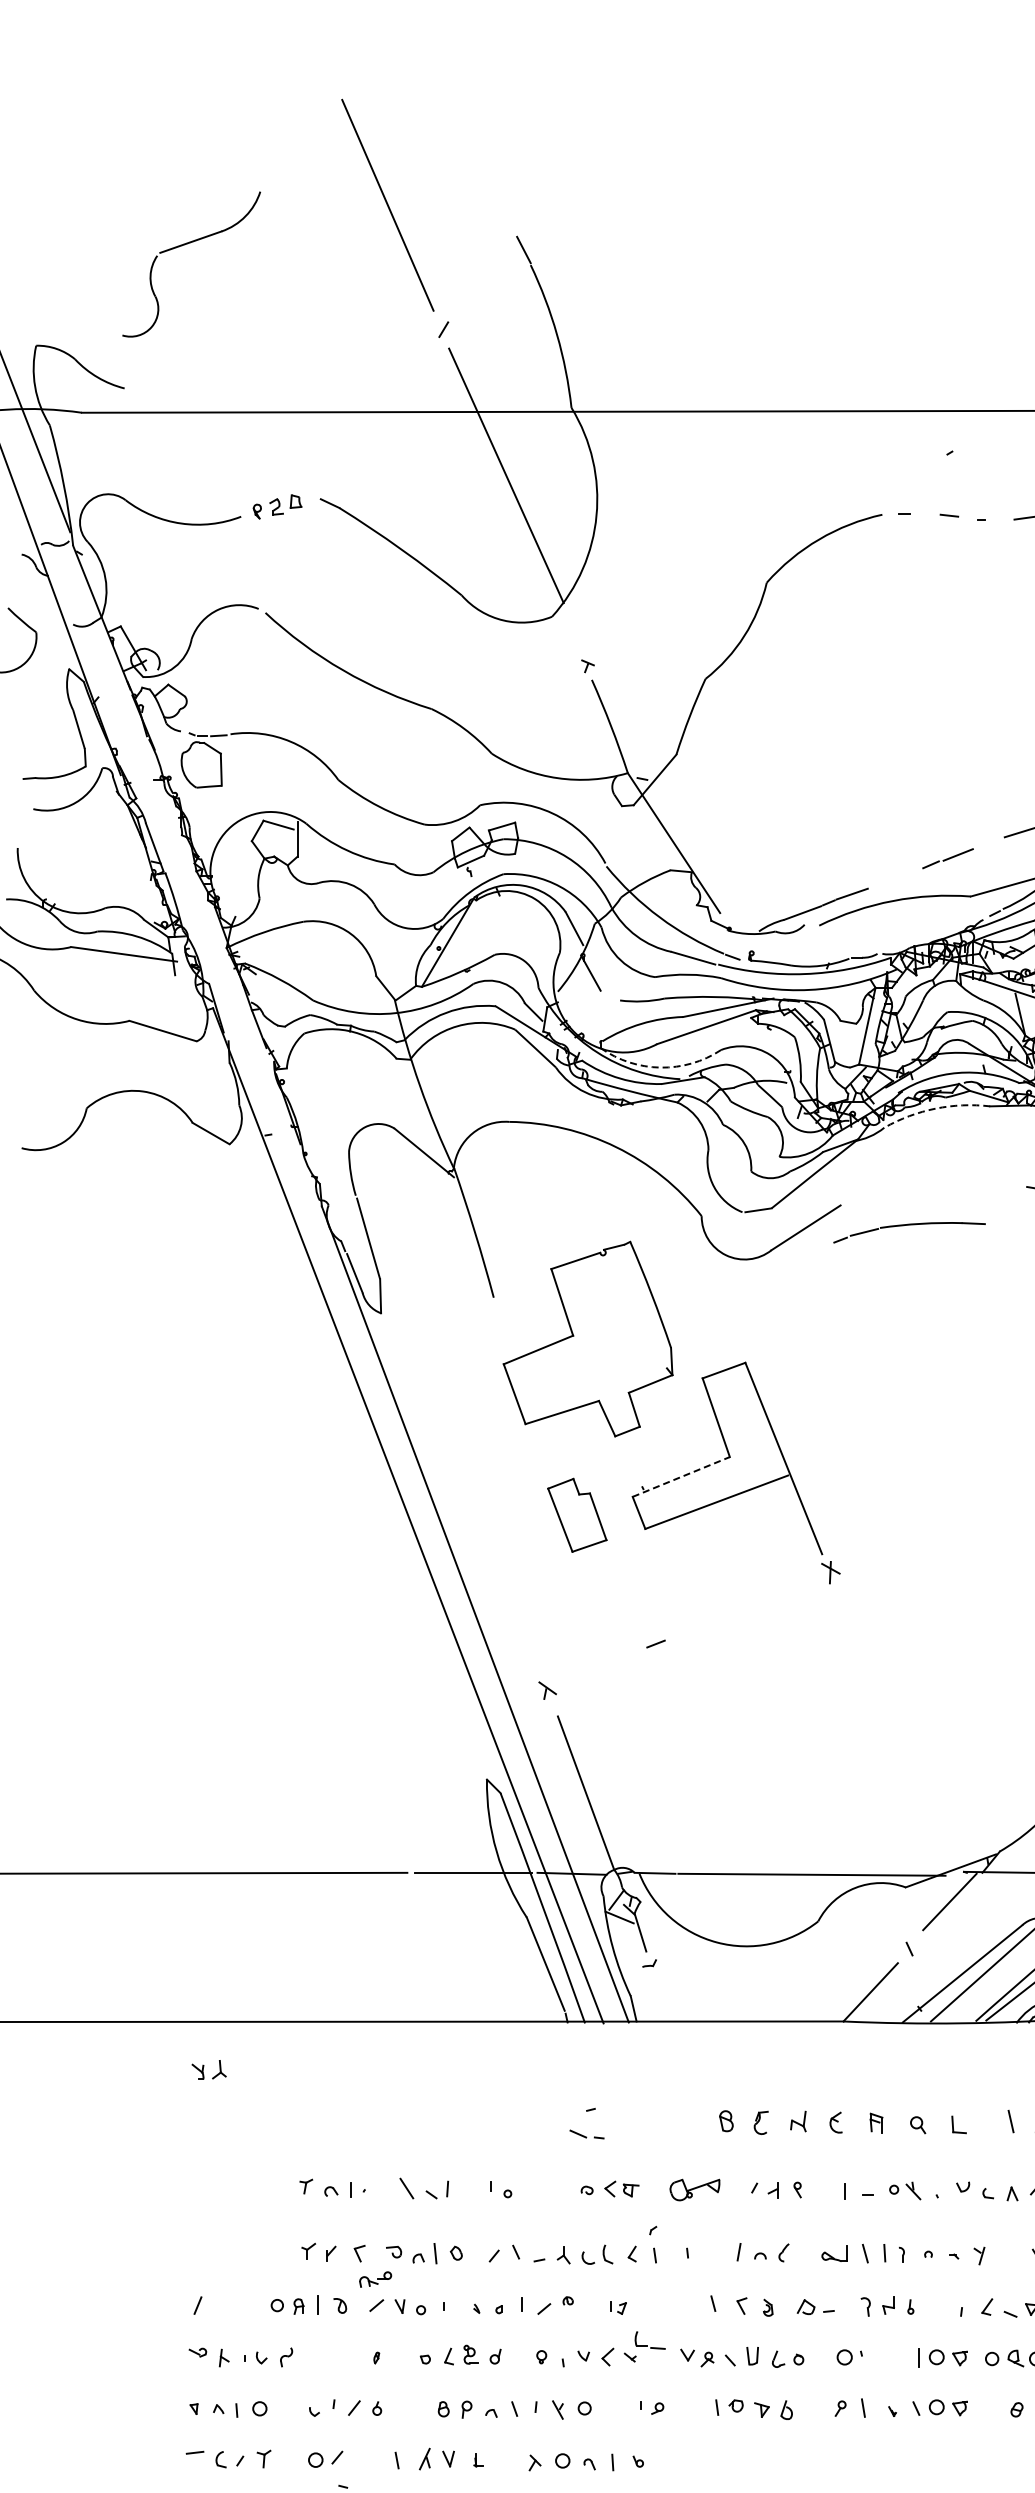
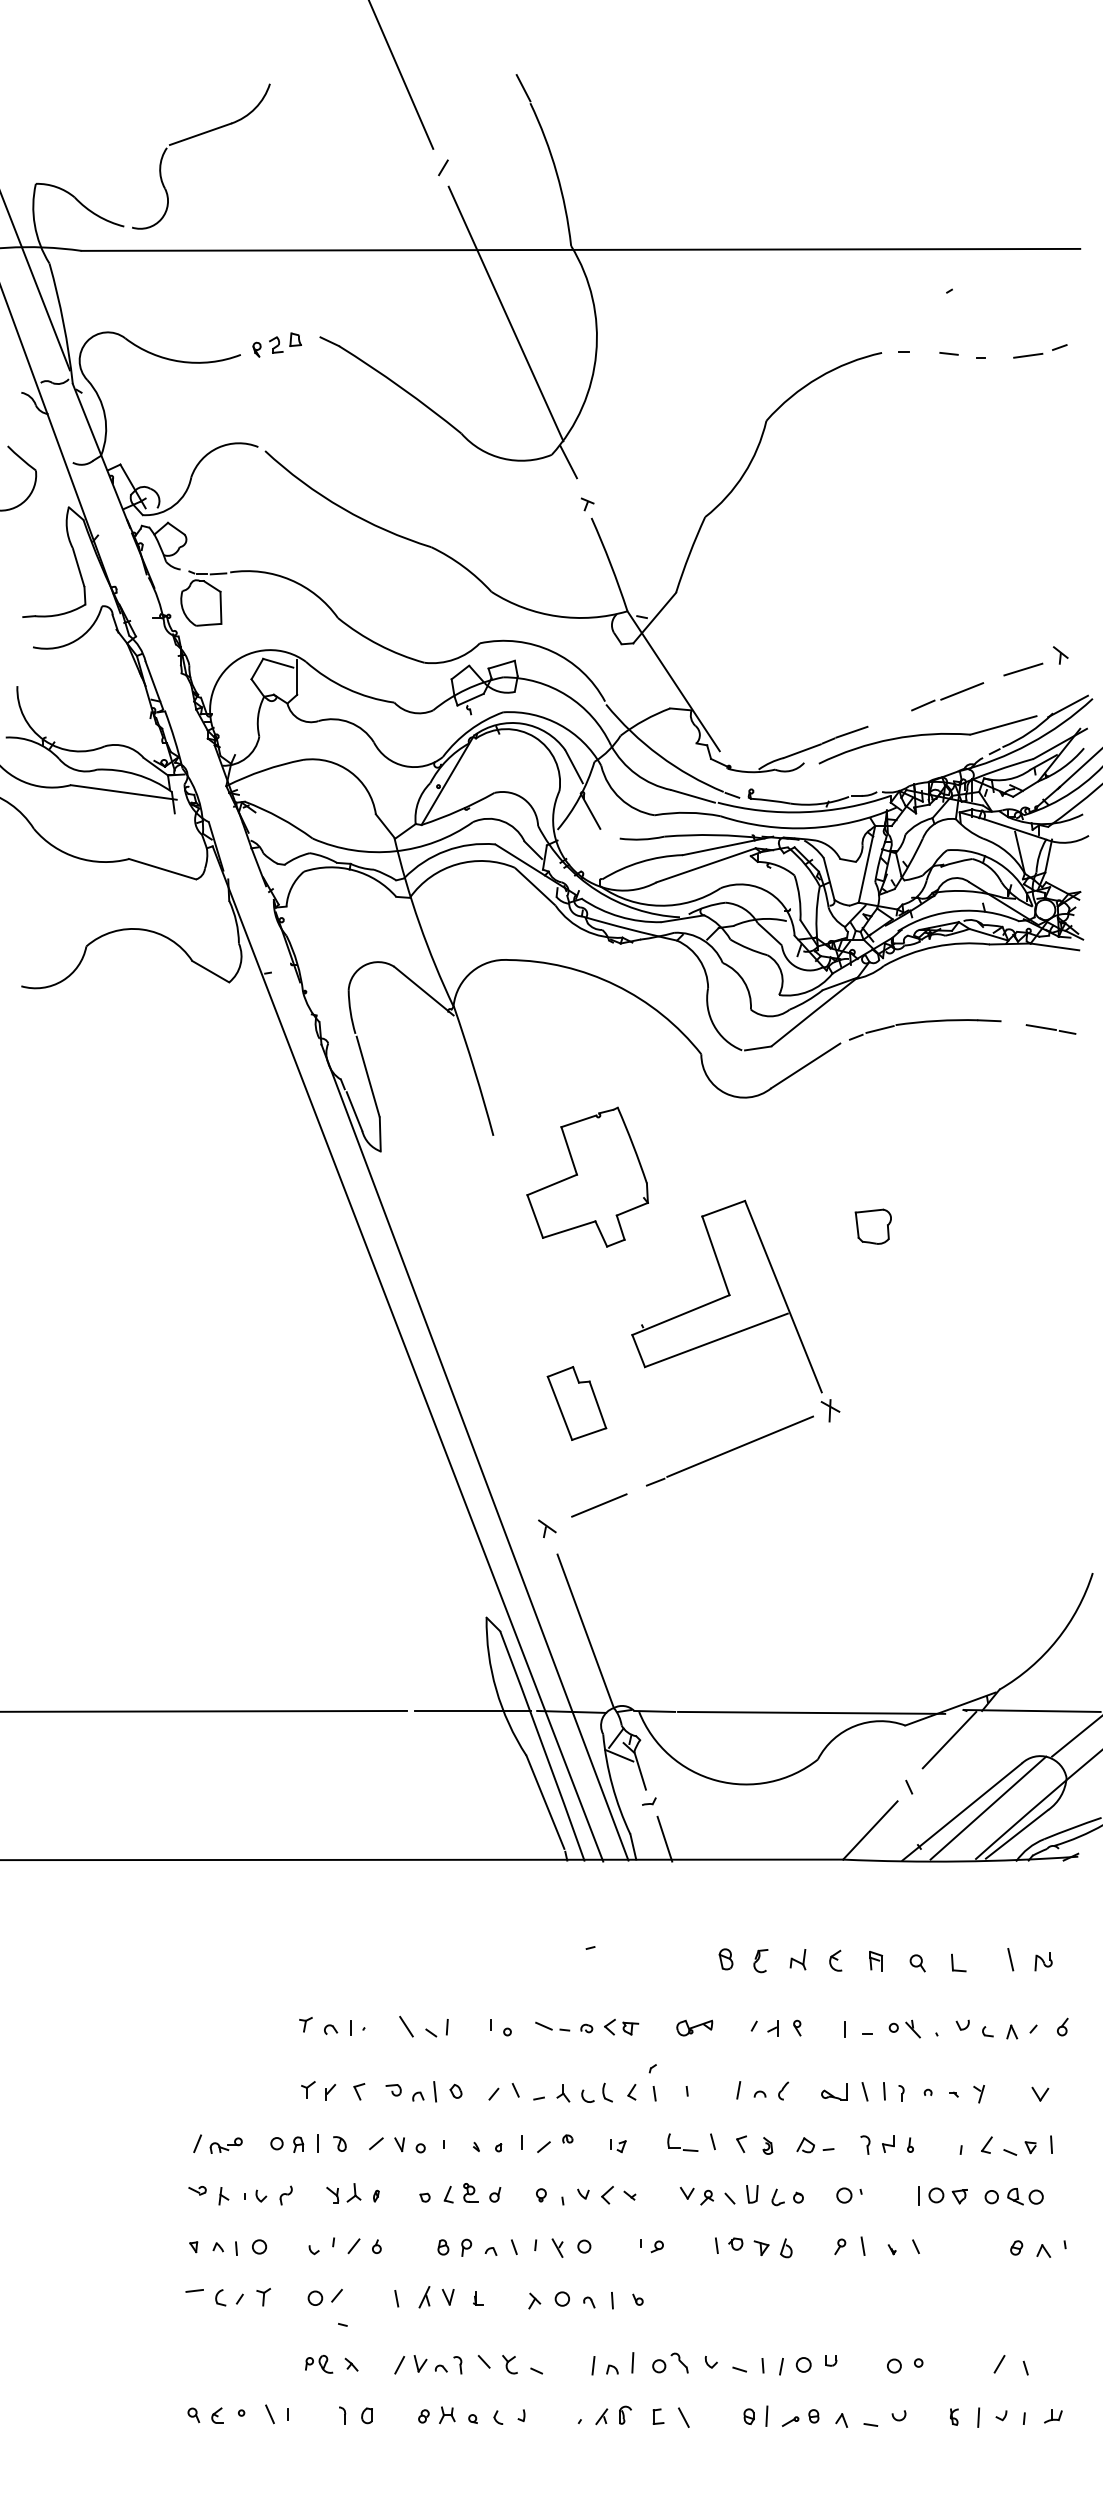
part: (182, 246) -> (192, 138), moved
line: (568, 624) -> (568, 462), added
part: (947, 858) -> (947, 696), size x1.43
arc: (660, 1067) -> (660, 905), dashed -> solid
arc: (935, 1108) -> (935, 946), dashed -> solid
part: (909, 1225) -> (925, 1022), moved
part: (587, 1338) -> (587, 1176), size x0.71
part: (872, 1388) -> (872, 1226), added
line: (681, 1476) -> (681, 1314), dashed -> solid
part: (576, 1515) -> (576, 1403), moved
line: (740, 1608) -> (740, 1446), added
line: (599, 1667) -> (599, 1505), added
line: (664, 2000) -> (664, 1838), added
part: (208, 2070) -> (343, 2193), moved
part: (586, 2134) -> (552, 2026), moved
part: (694, 2189) -> (694, 2027), size x0.71
part: (374, 2279) -> (225, 2145), moved
part: (649, 2340) -> (682, 2142), moved
part: (947, 2407) -> (947, 2245), removed

